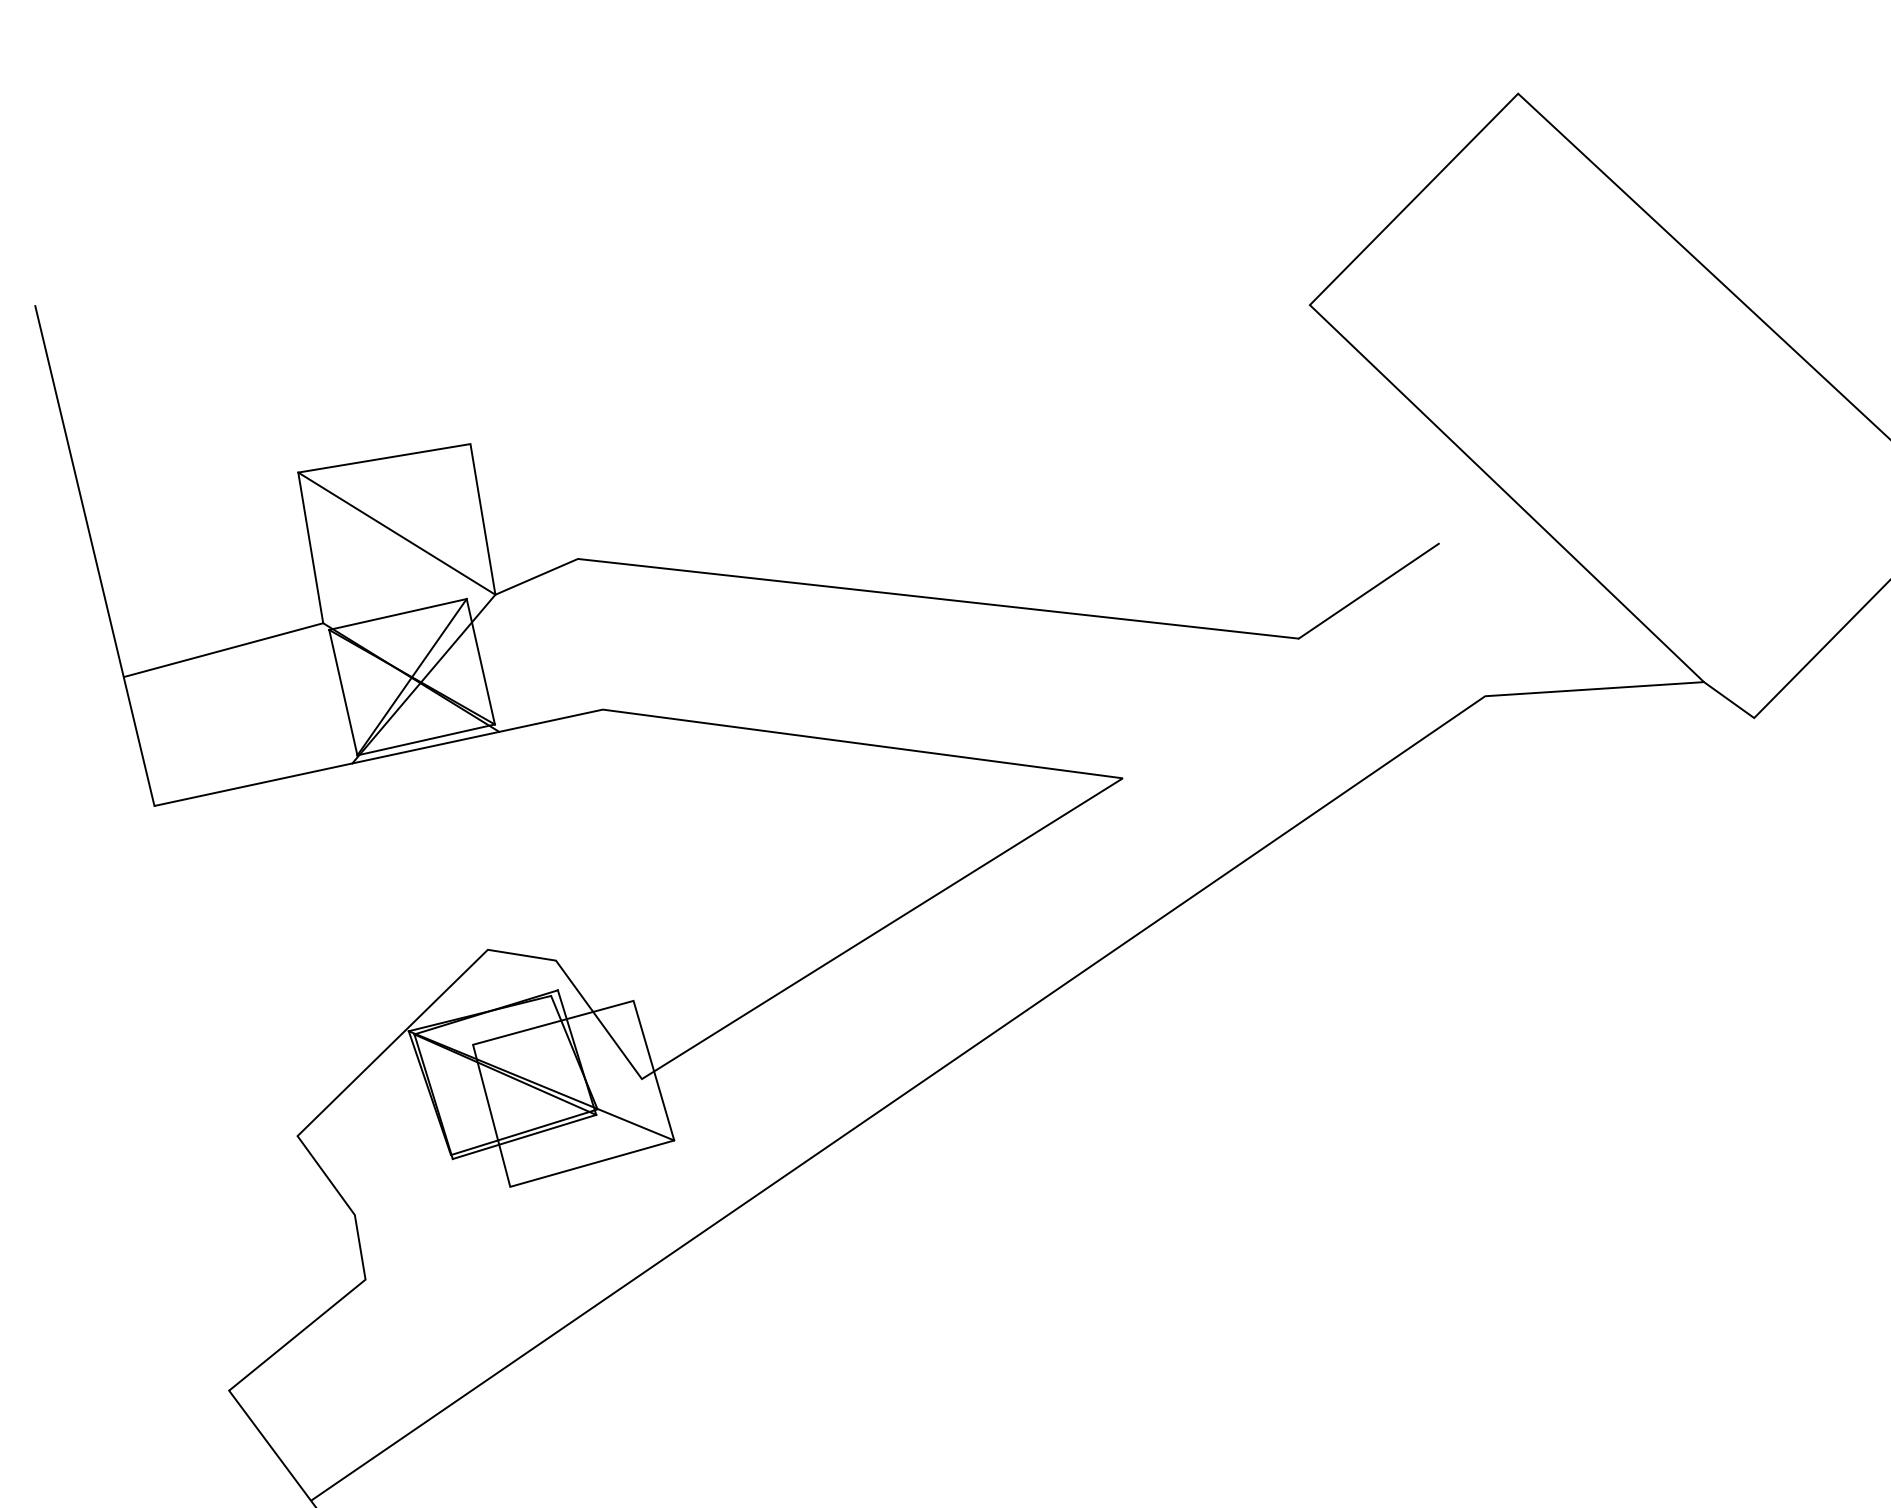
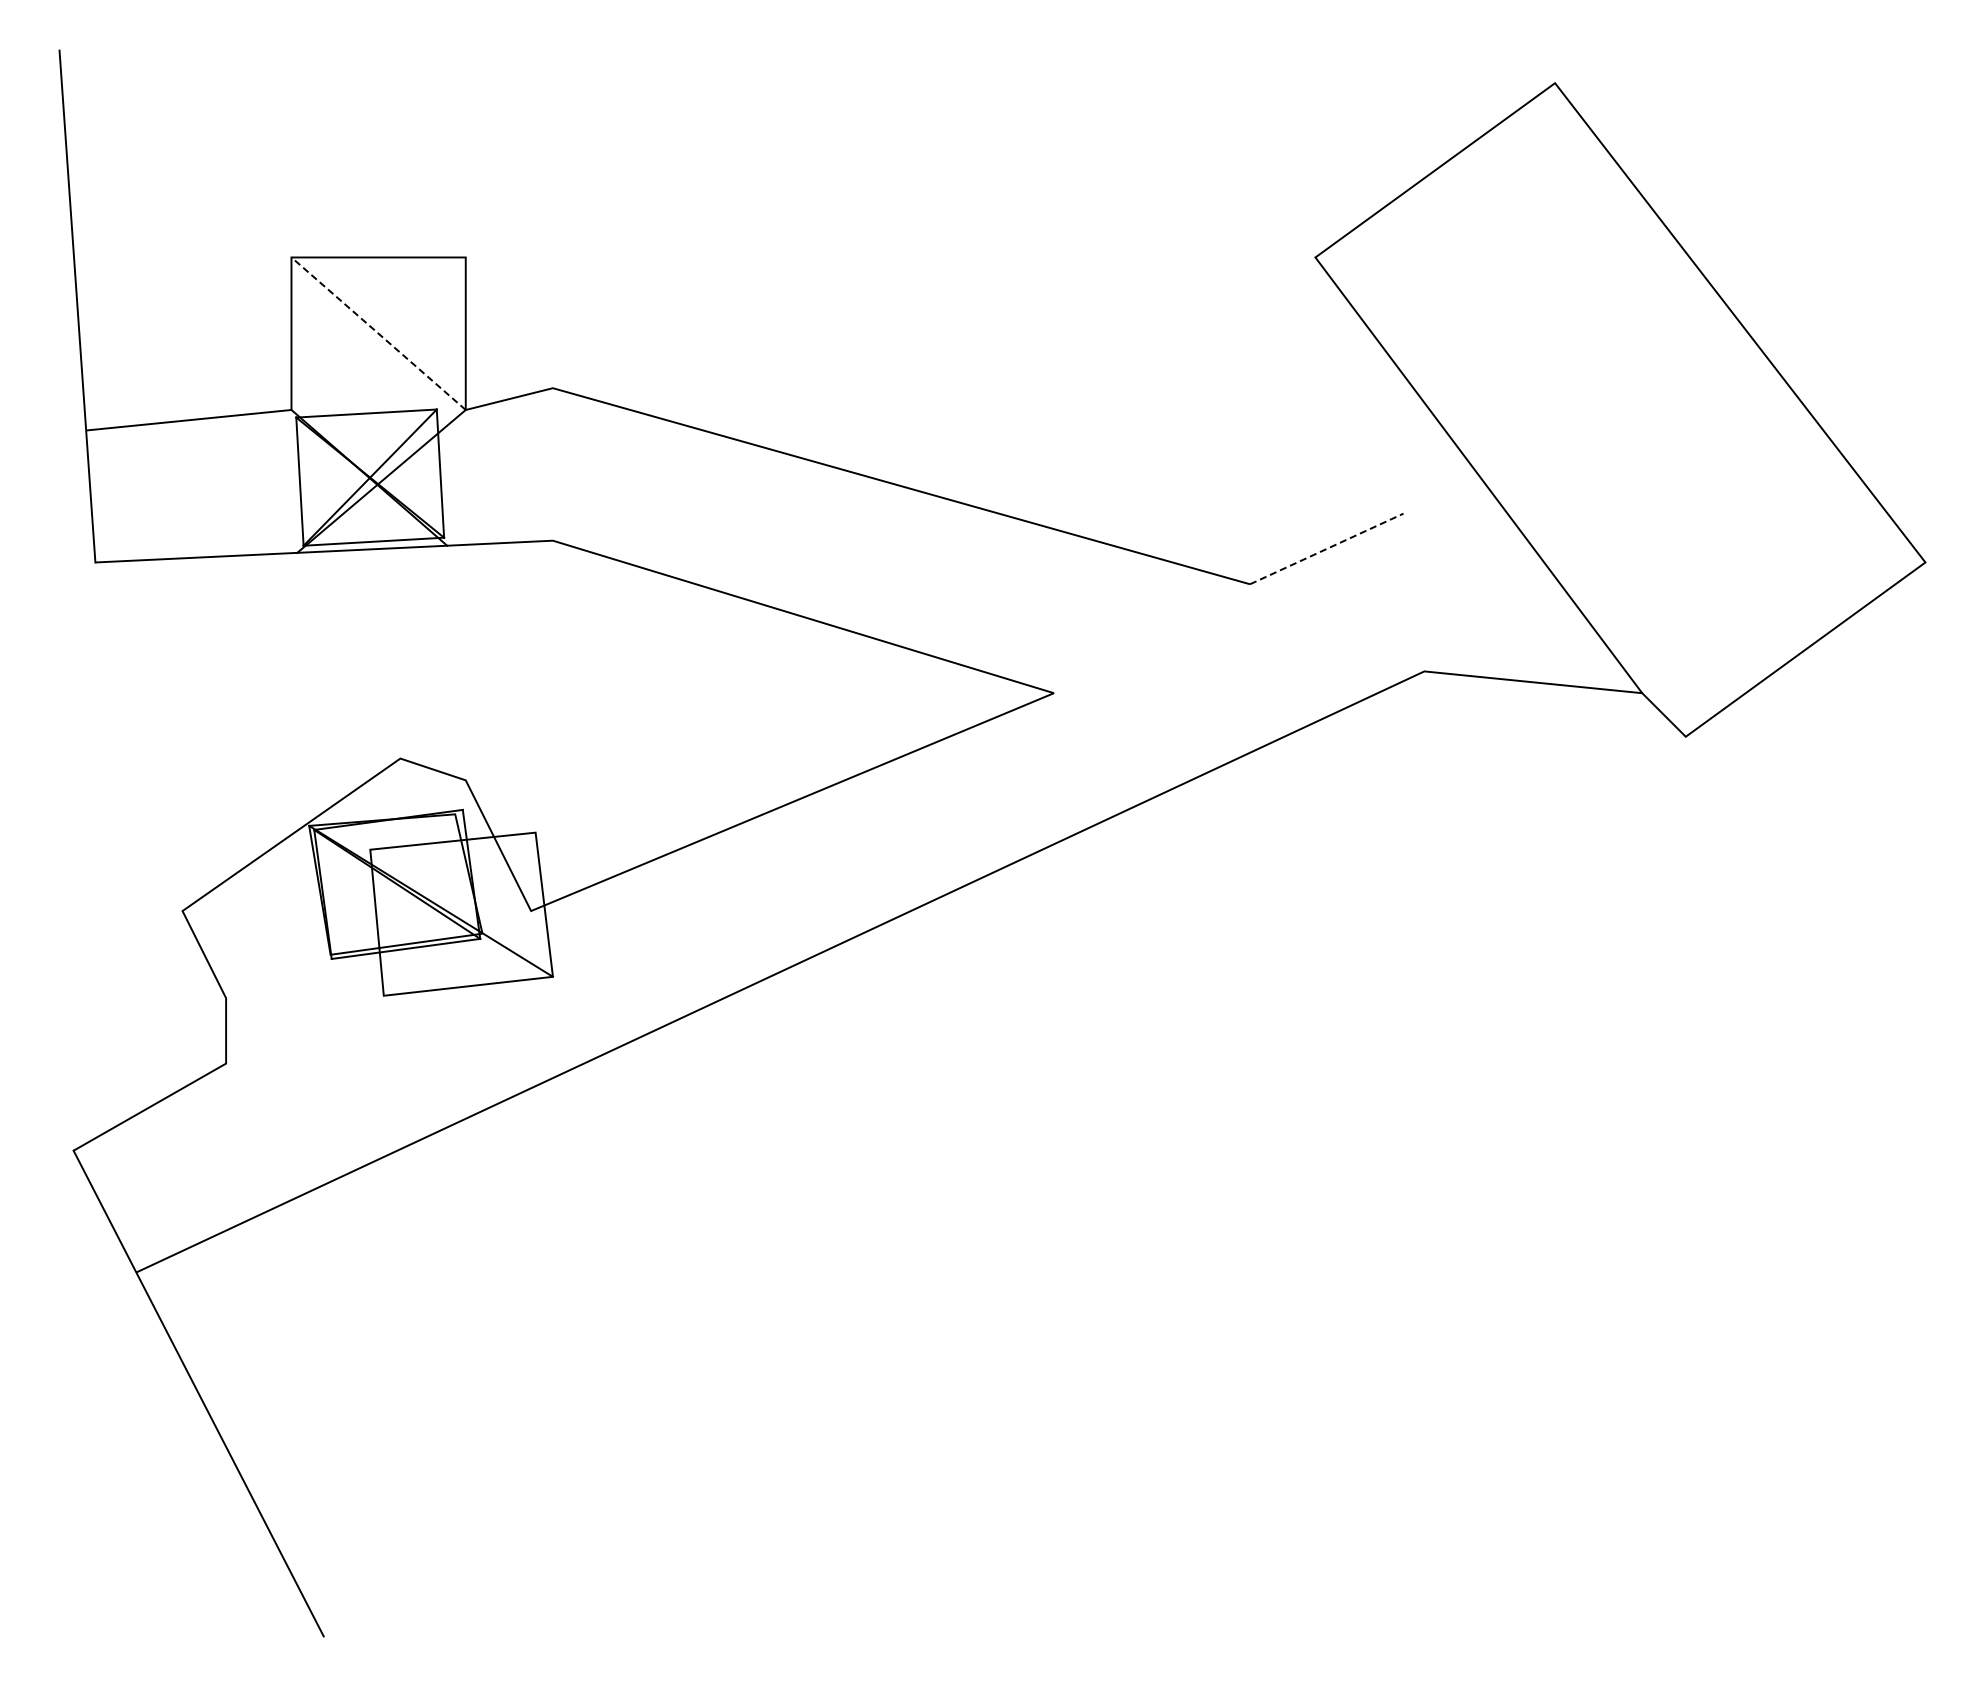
line: (396, 533) -> (378, 333), solid -> dashed
line: (1369, 590) -> (1327, 548), solid -> dashed

